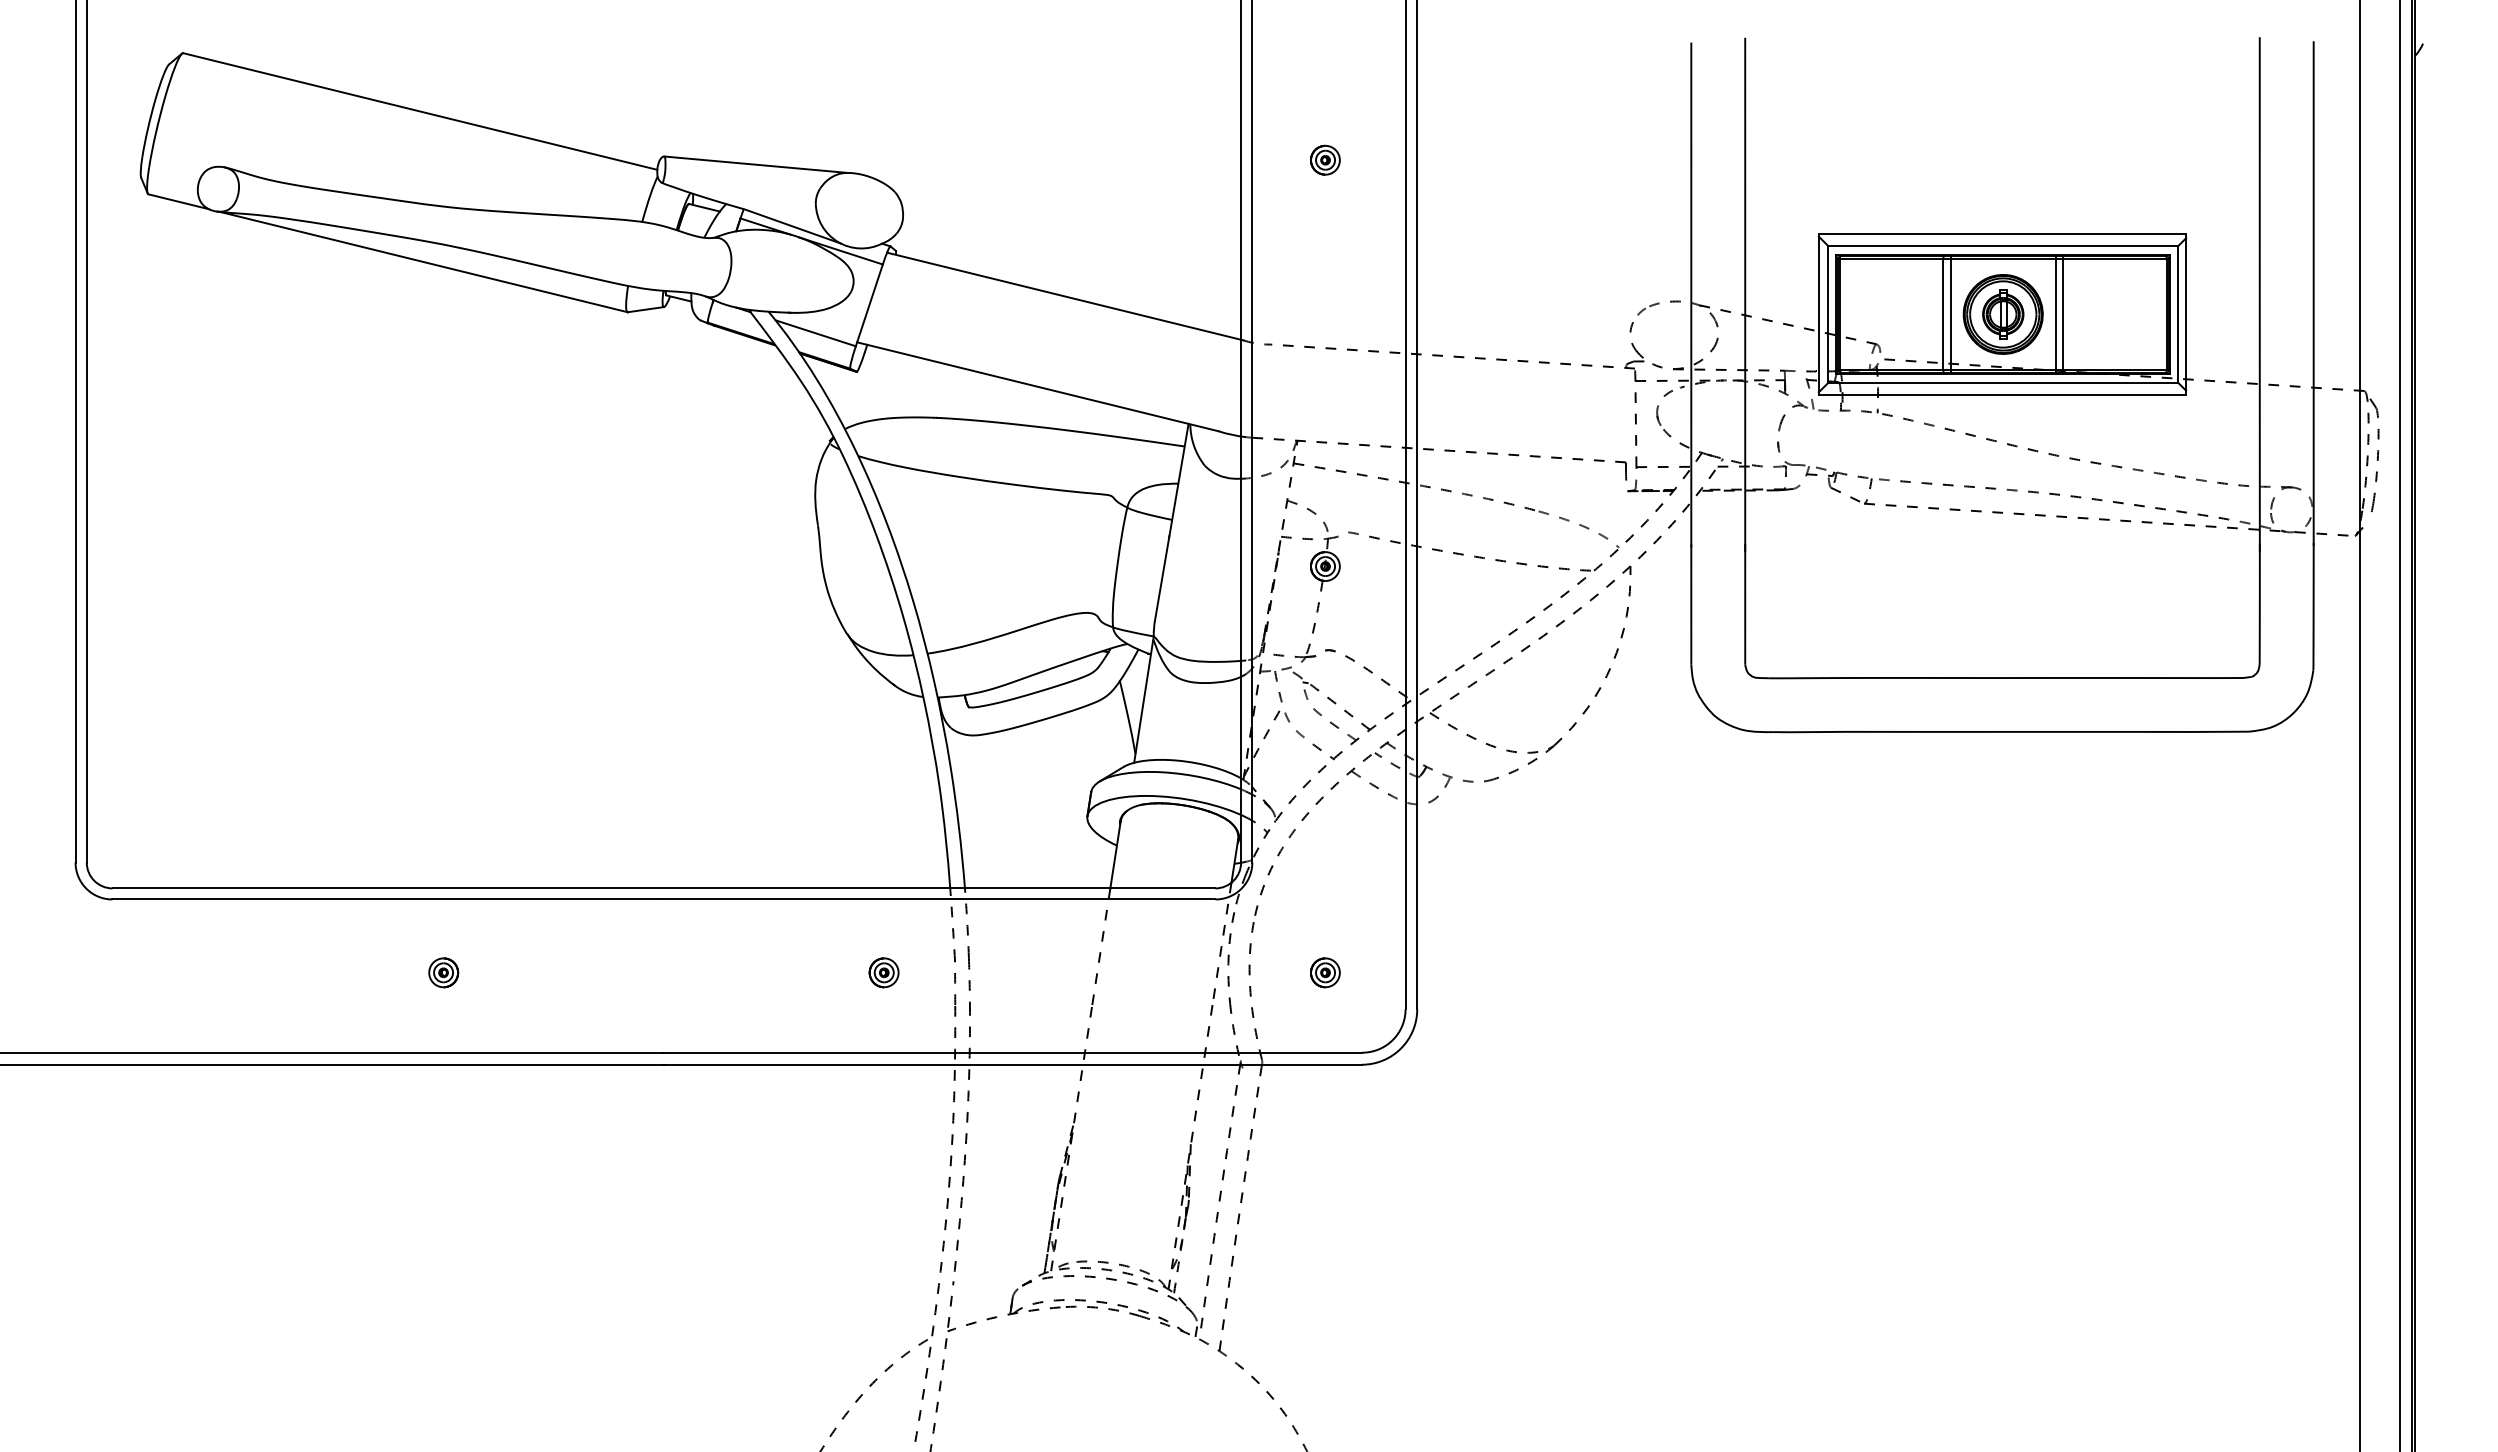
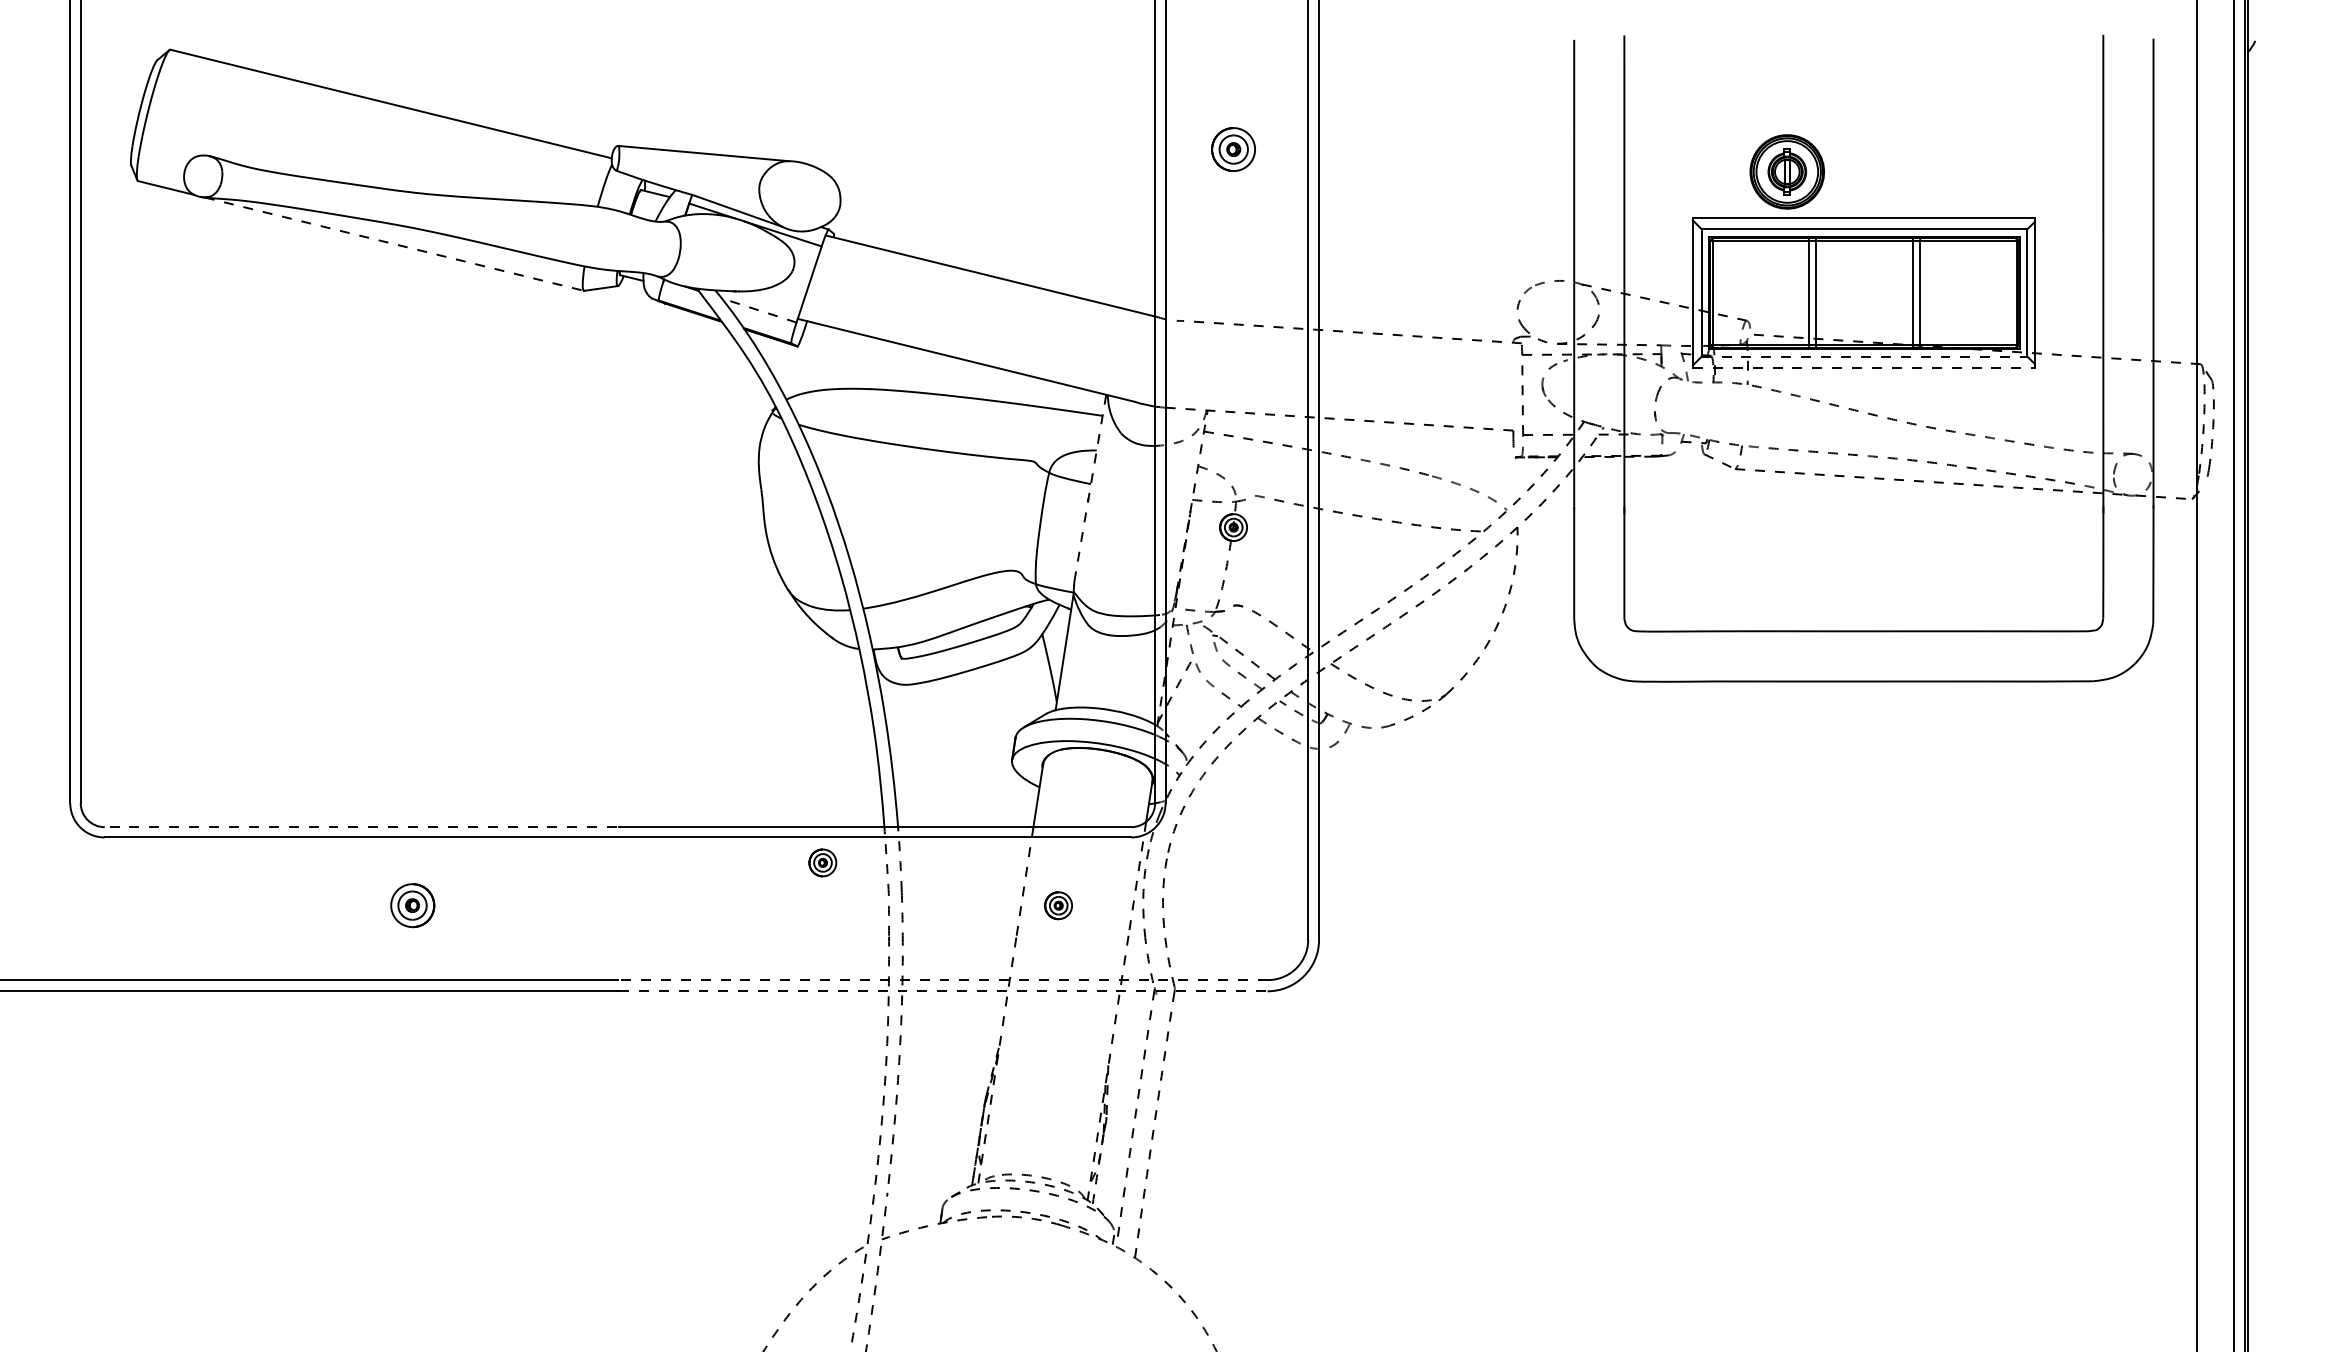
part: (1325, 159) -> (1233, 148), size x1.6
line: (423, 262) -> (394, 244), solid -> dashed
part: (2002, 314) -> (1786, 171), moved
line: (815, 333) -> (758, 310), solid -> dashed
line: (2003, 382) -> (1864, 356), solid -> dashed
line: (2002, 394) -> (1863, 367), solid -> dashed
line: (1171, 522) -> (1090, 486), solid -> dashed
line: (387, 888) -> (360, 827), solid -> dashed
part: (443, 972) -> (412, 905), size x1.6
part: (883, 972) -> (822, 862), moved
part: (1325, 972) -> (1058, 905), moved
line: (1013, 1052) -> (943, 979), solid -> dashed
line: (1013, 1064) -> (943, 991), solid -> dashed

